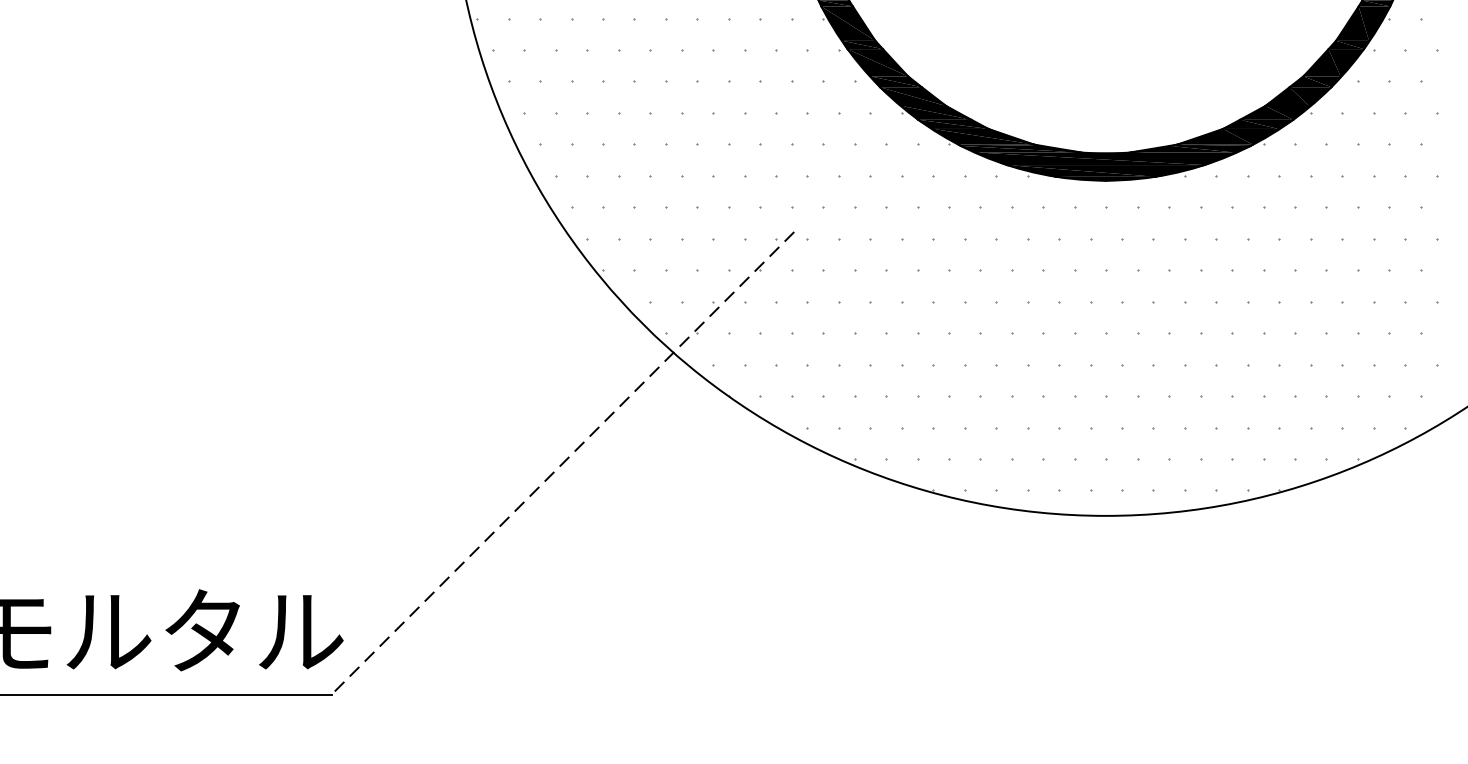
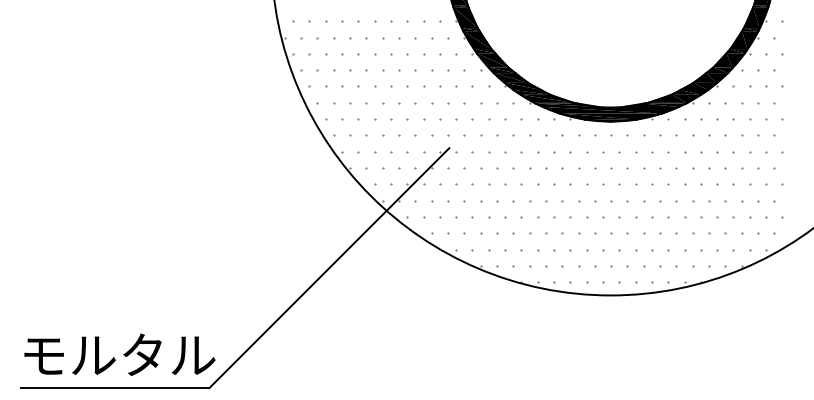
line: (563, 463) -> (329, 268), dashed -> solid

